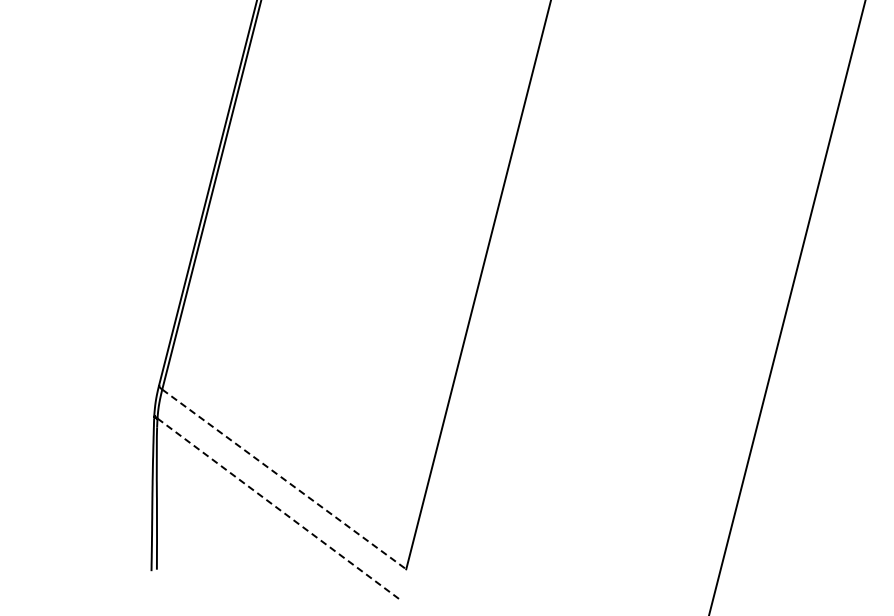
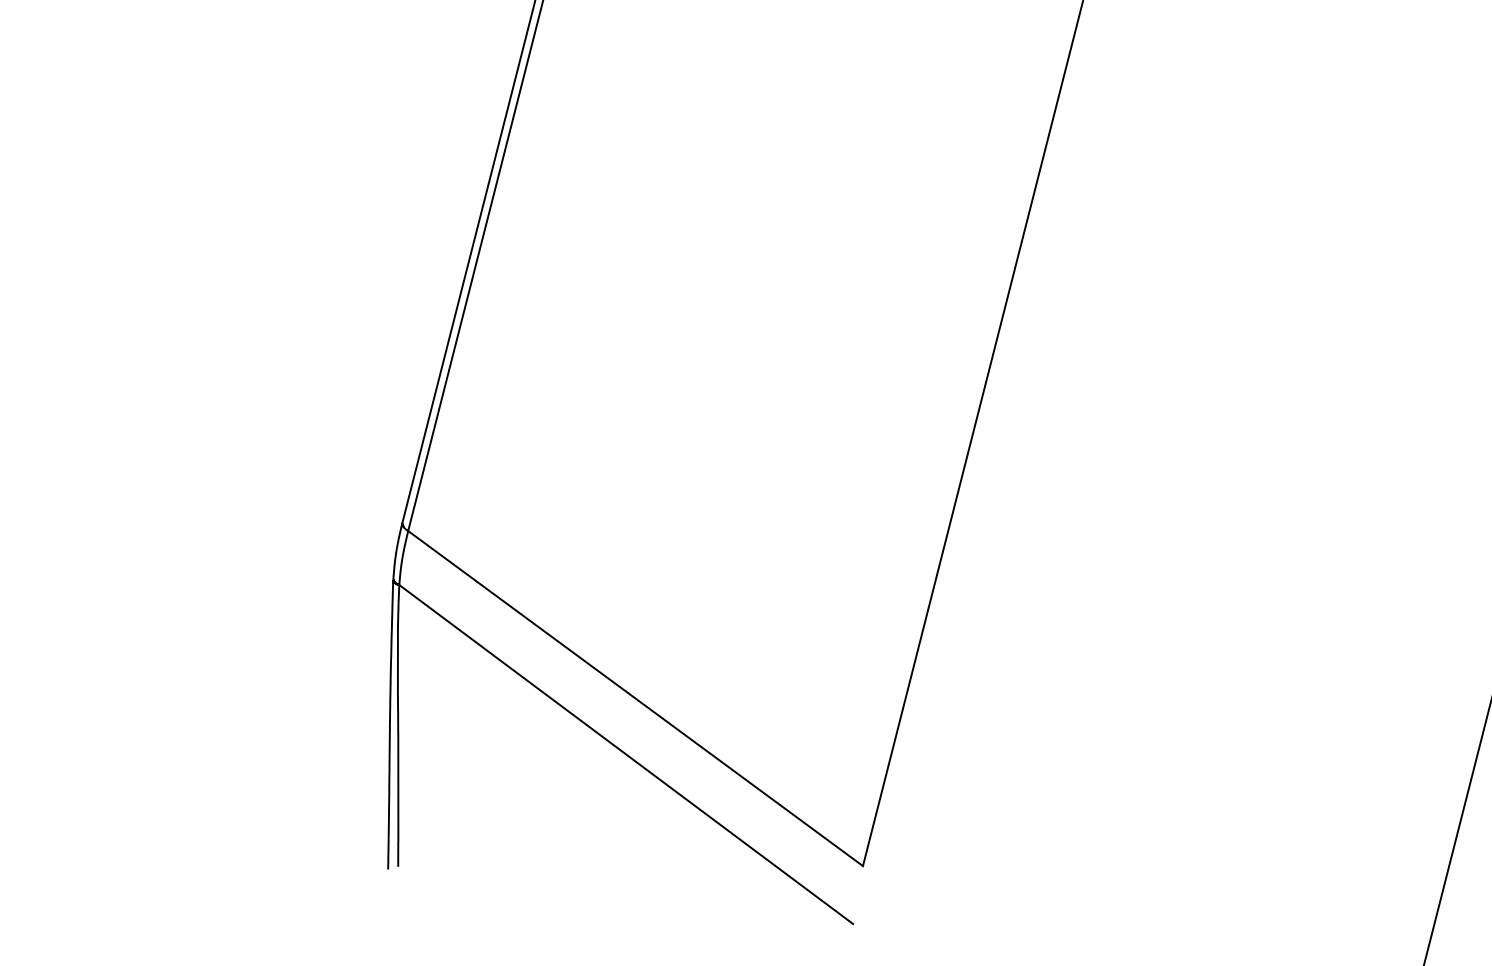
line: (284, 479) -> (636, 698), dashed -> solid
line: (279, 509) -> (626, 754), dashed -> solid

